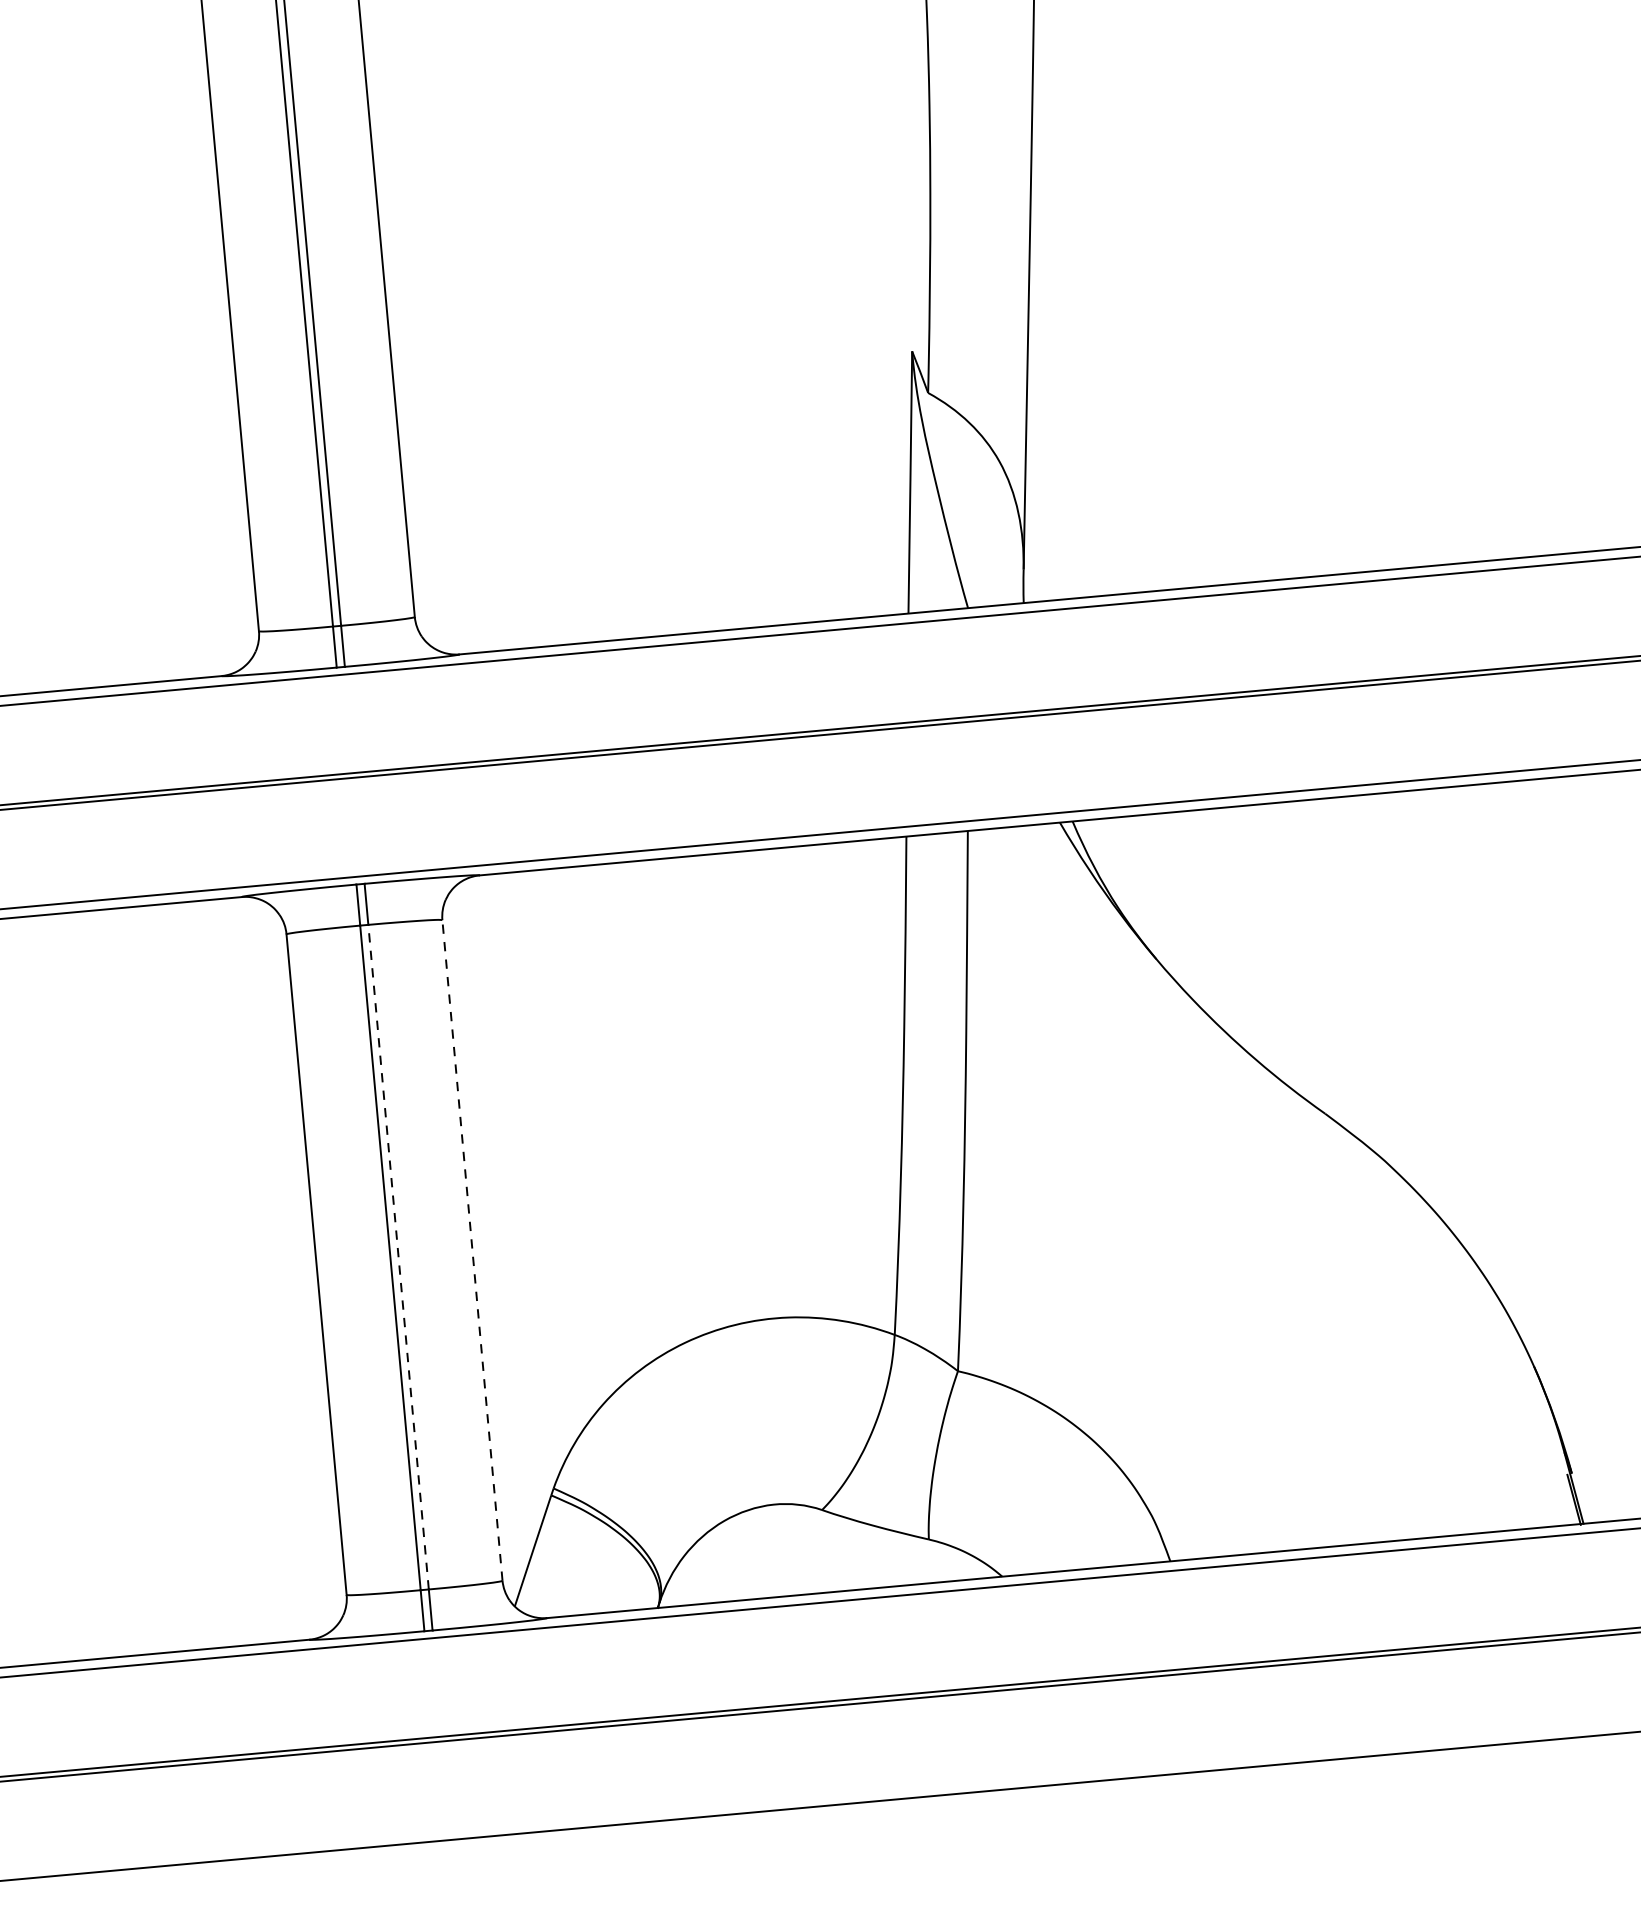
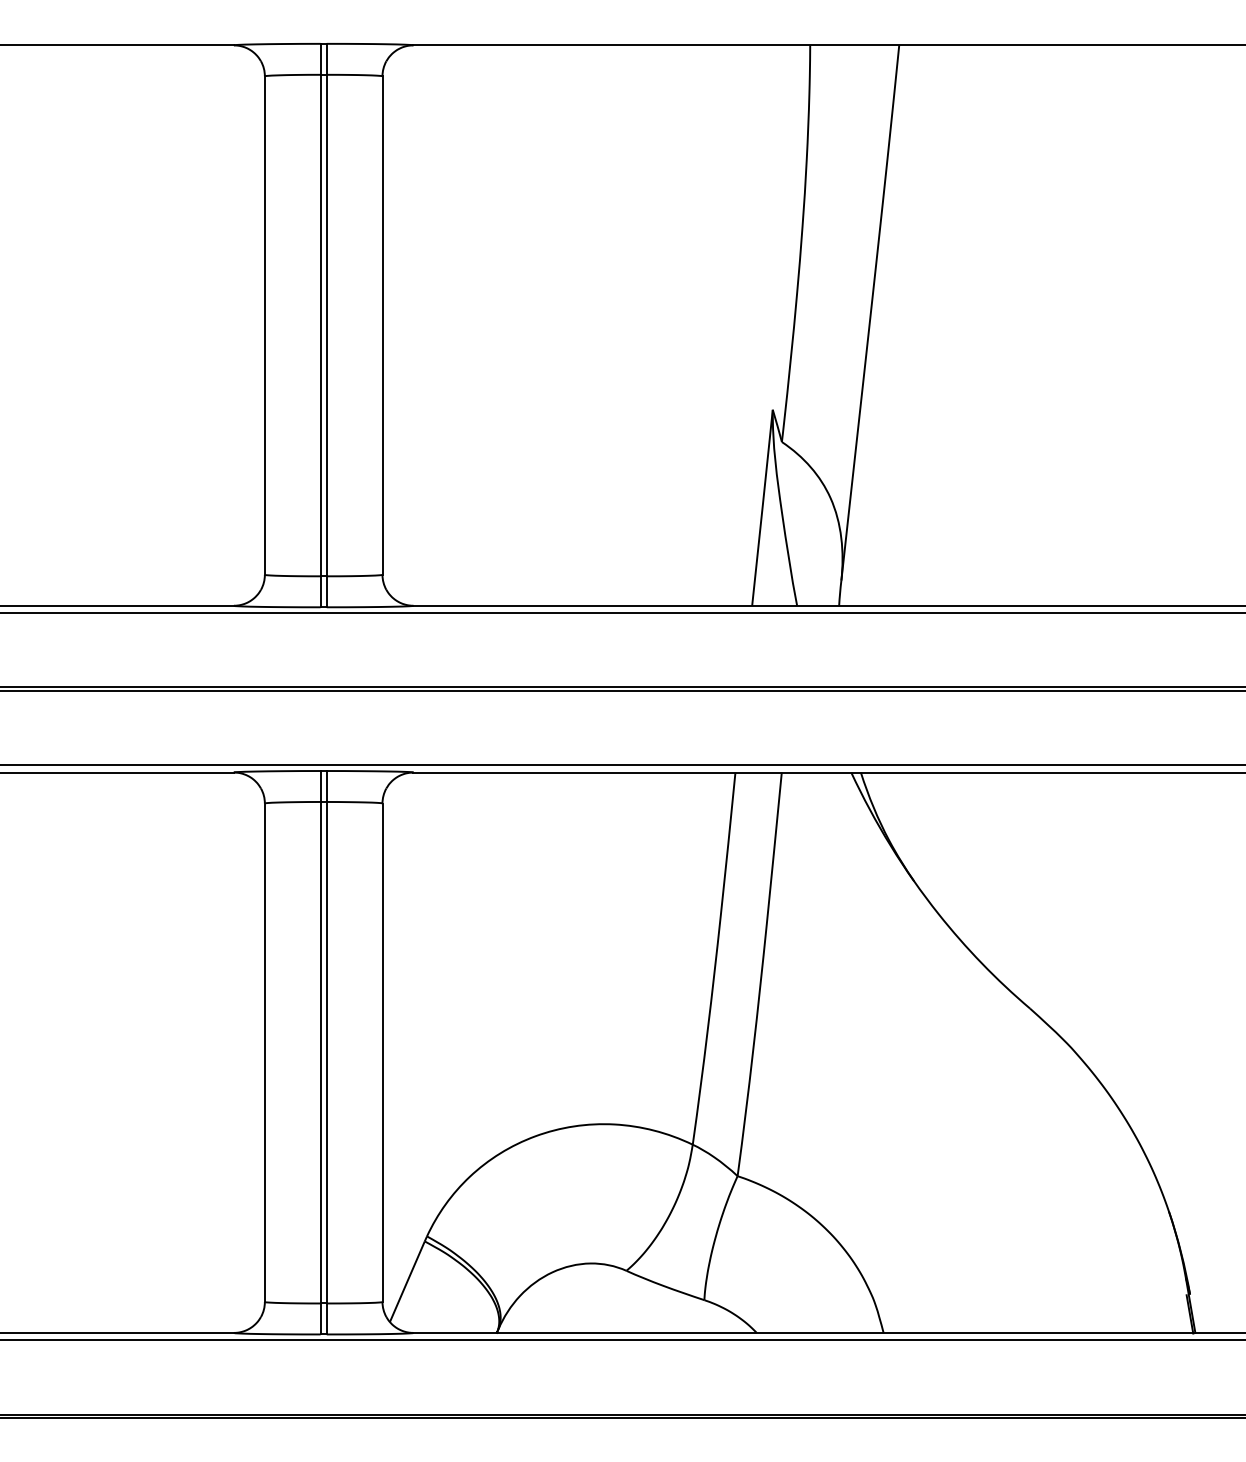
line: (472, 1250) -> (382, 1052), dashed -> solid
line: (398, 1256) -> (326, 1052), dashed -> solid

